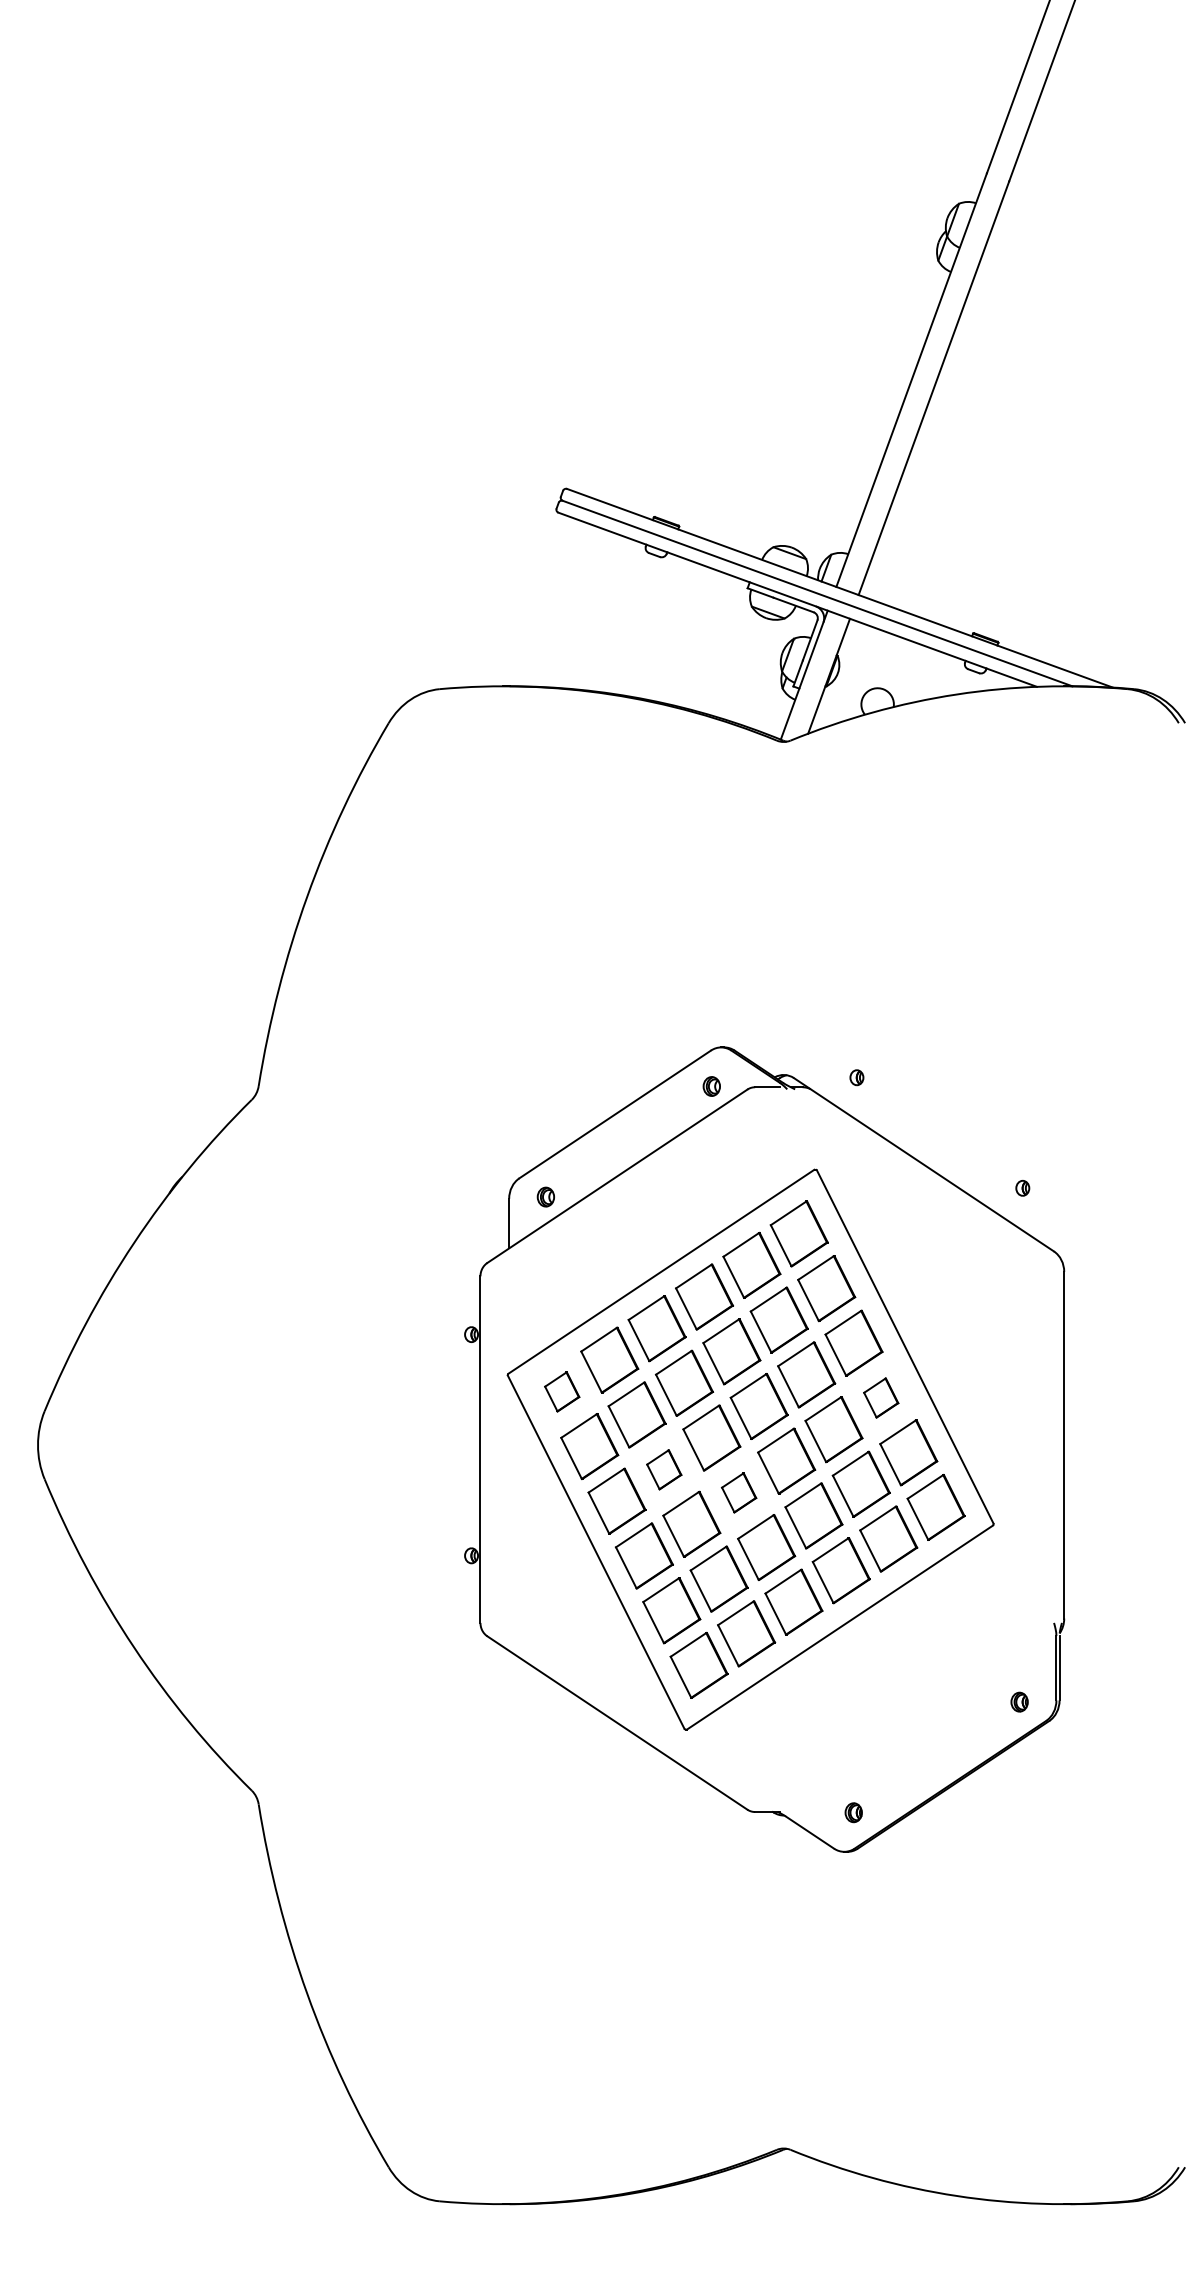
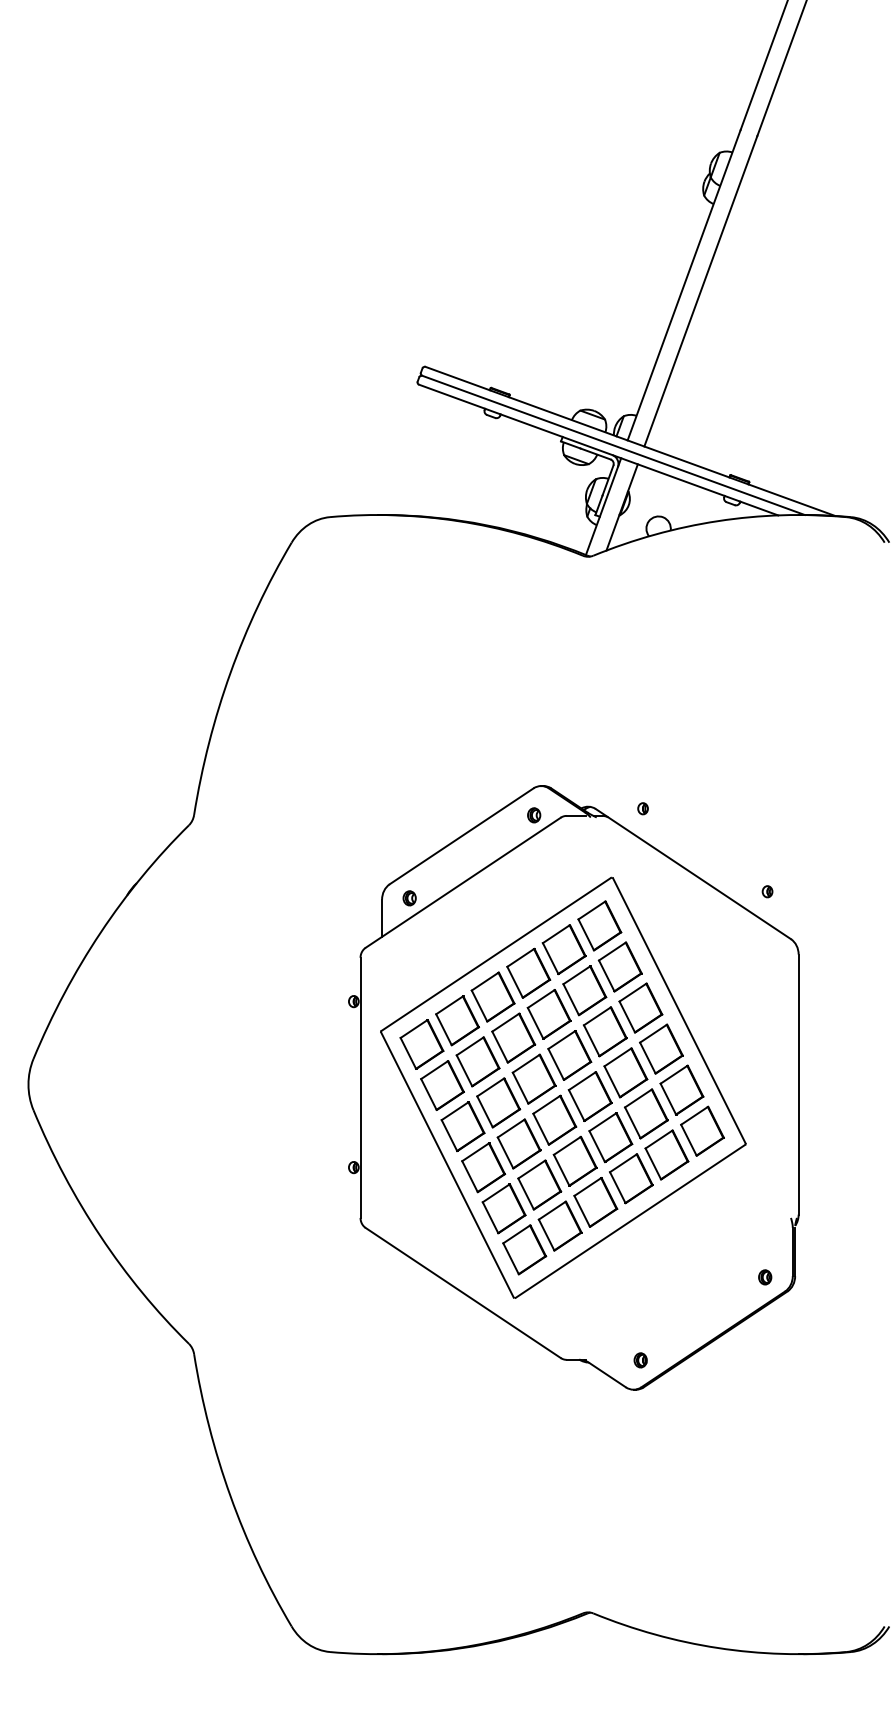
part: (561, 1391) -> (421, 1044), size x1.67
part: (880, 1397) -> (660, 1048), size x1.67
part: (663, 1469) -> (497, 1102), size x1.67
part: (738, 1492) -> (554, 1120), size x1.67

